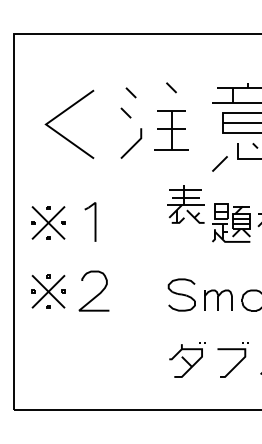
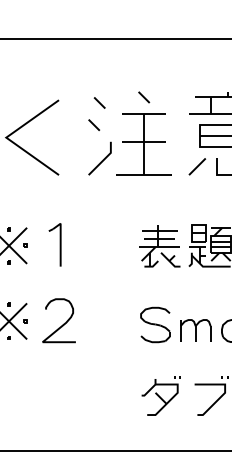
part: (171, 130) -> (144, 144), size x1.43
line: (219, 163) -> (196, 166), moved
part: (185, 204) -> (159, 246), moved

